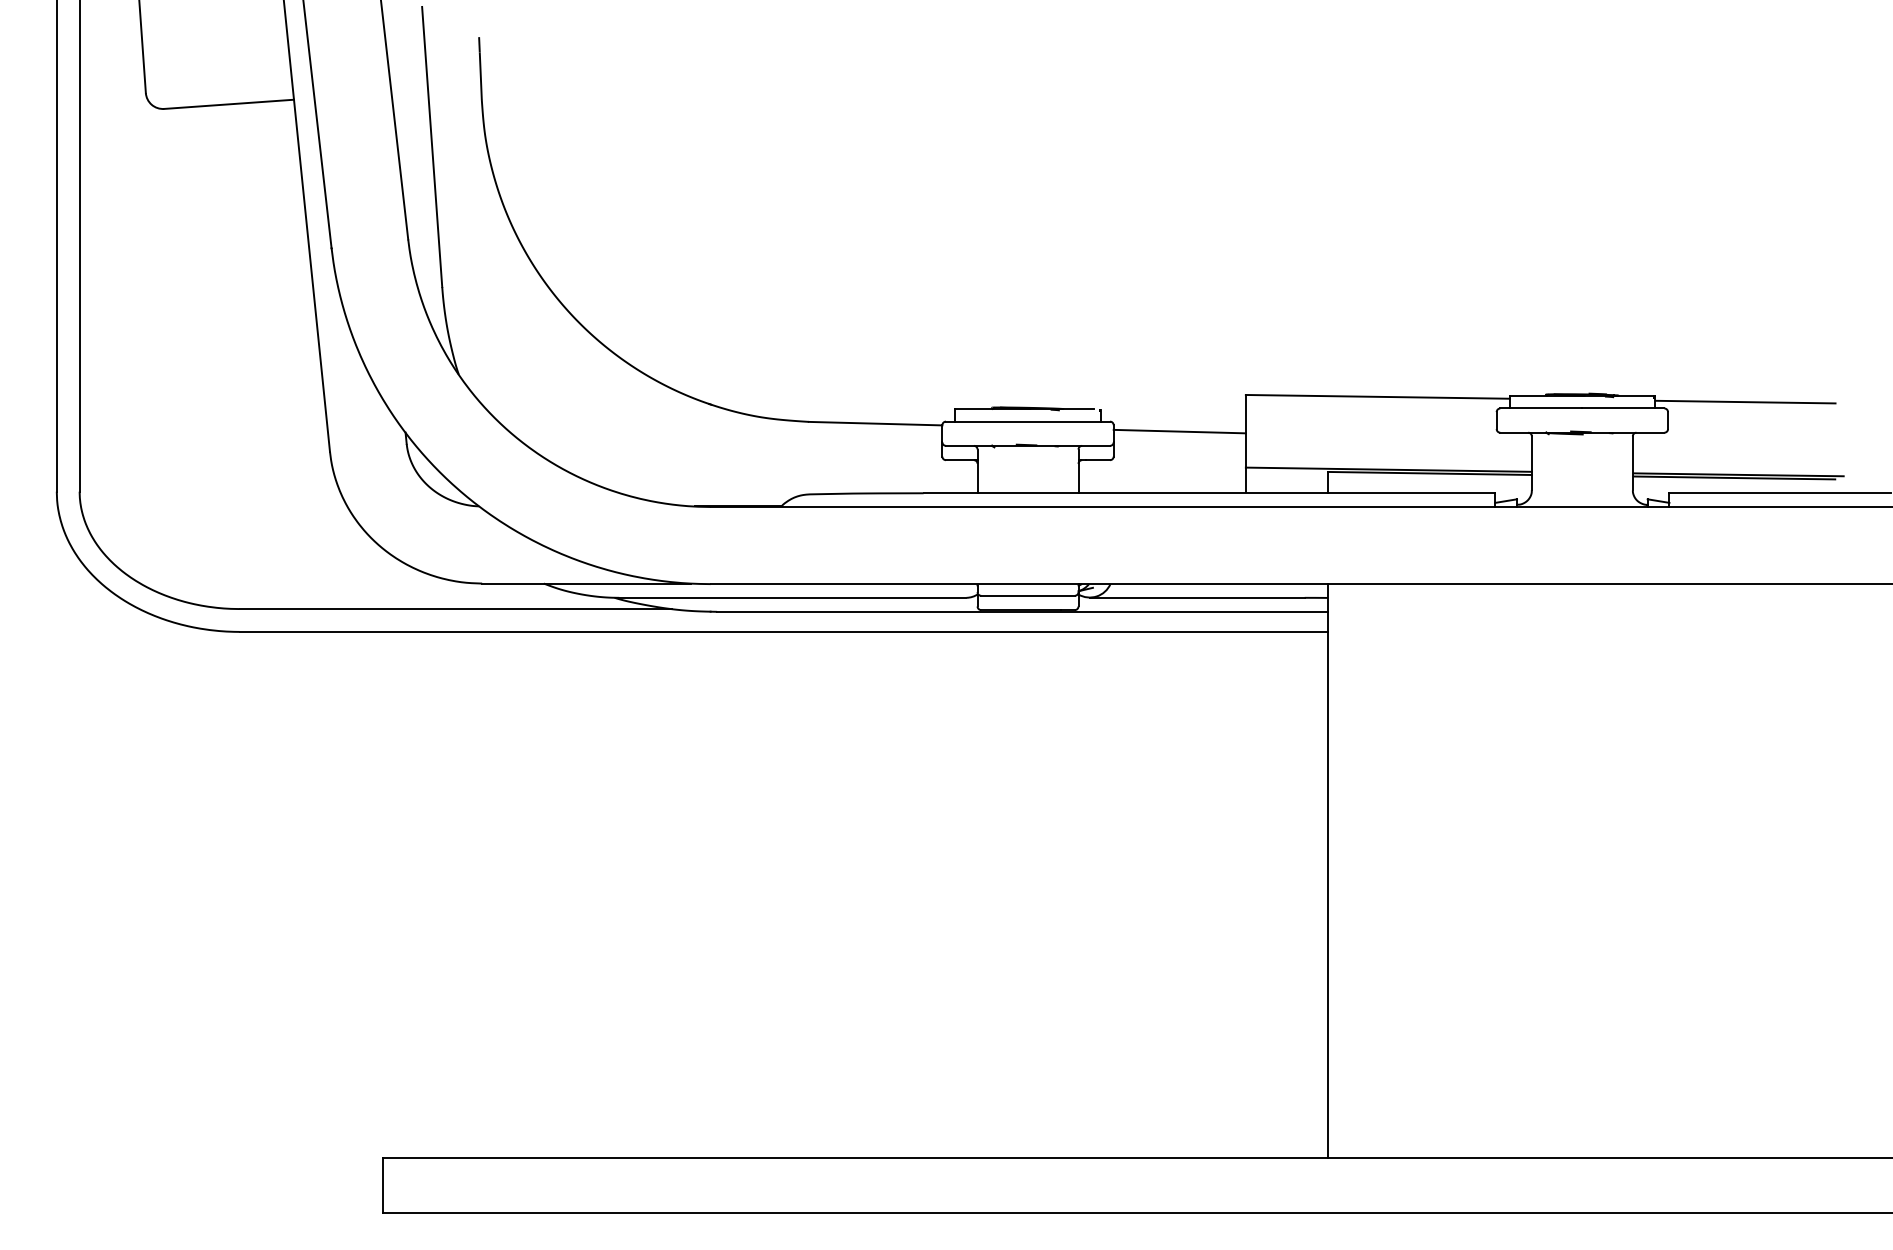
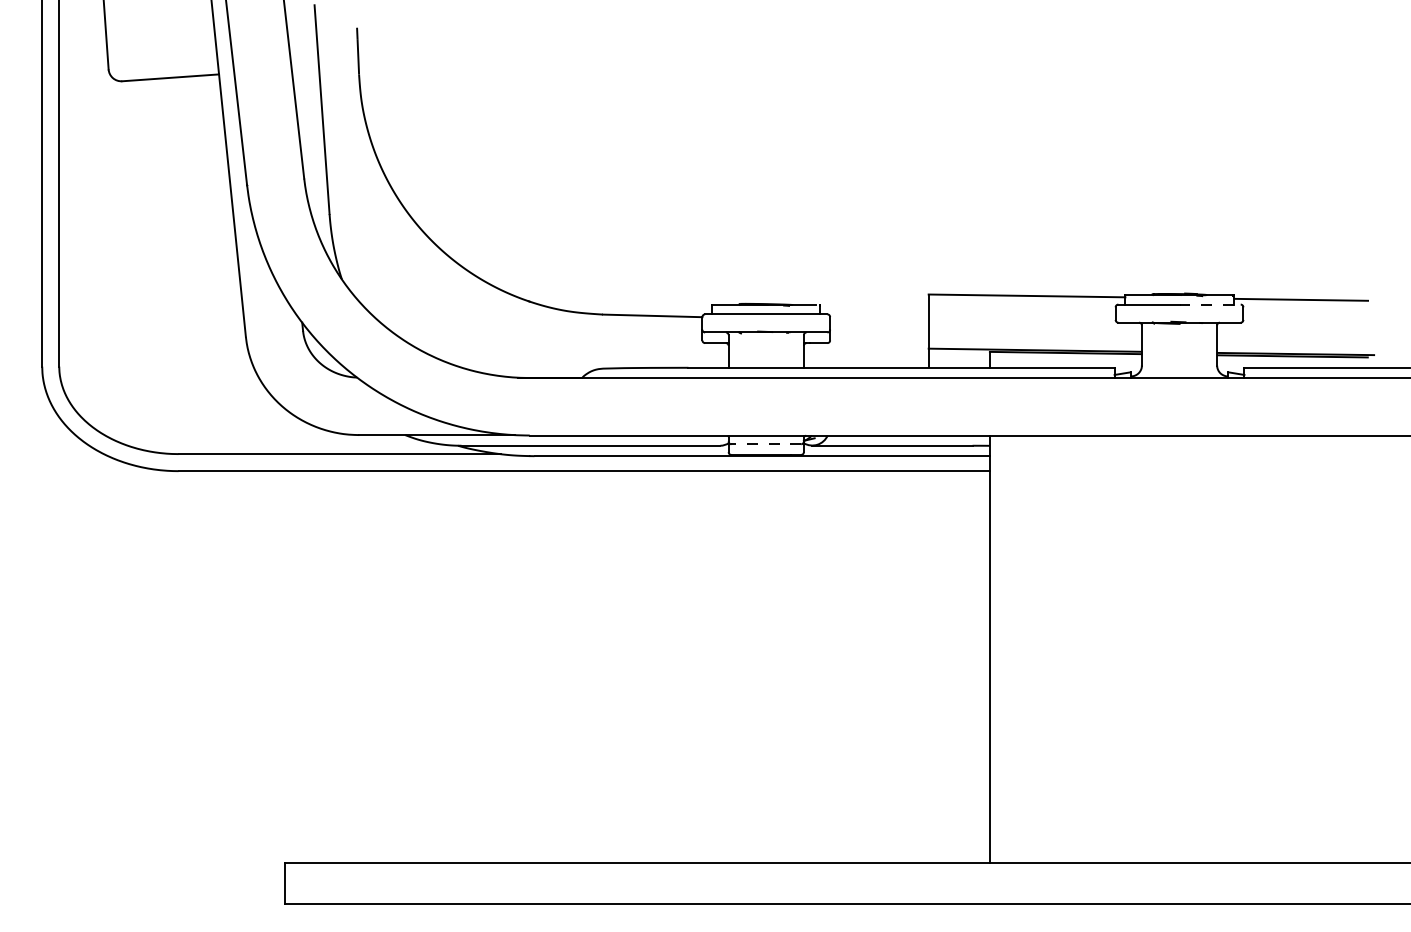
line: (1623, 408) -> (1210, 304), solid -> dashed
line: (1179, 431) -> (879, 321), removed
line: (1028, 595) -> (766, 444), solid -> dashed

